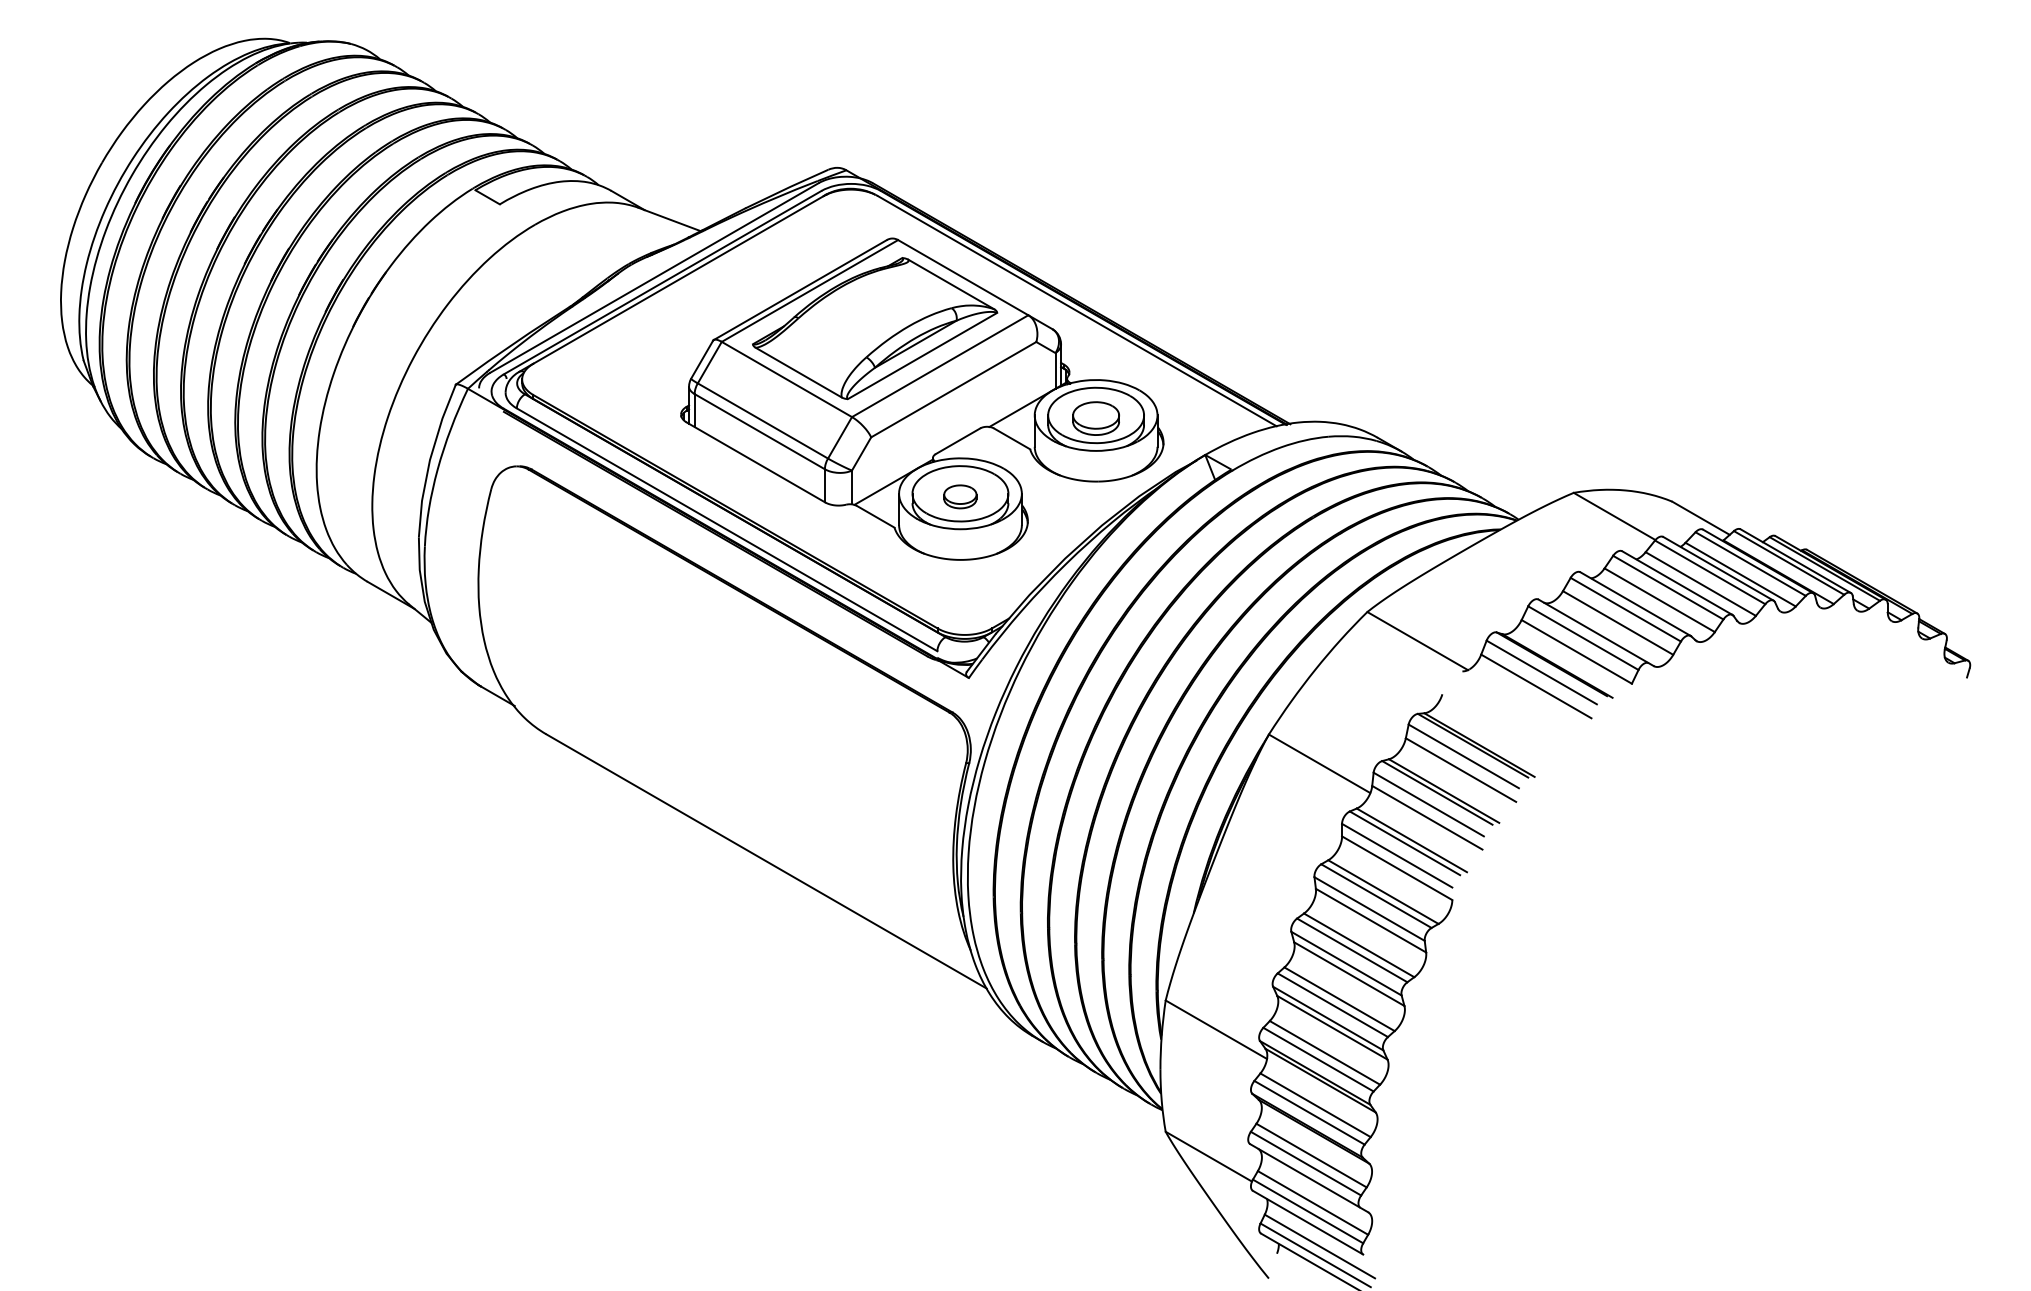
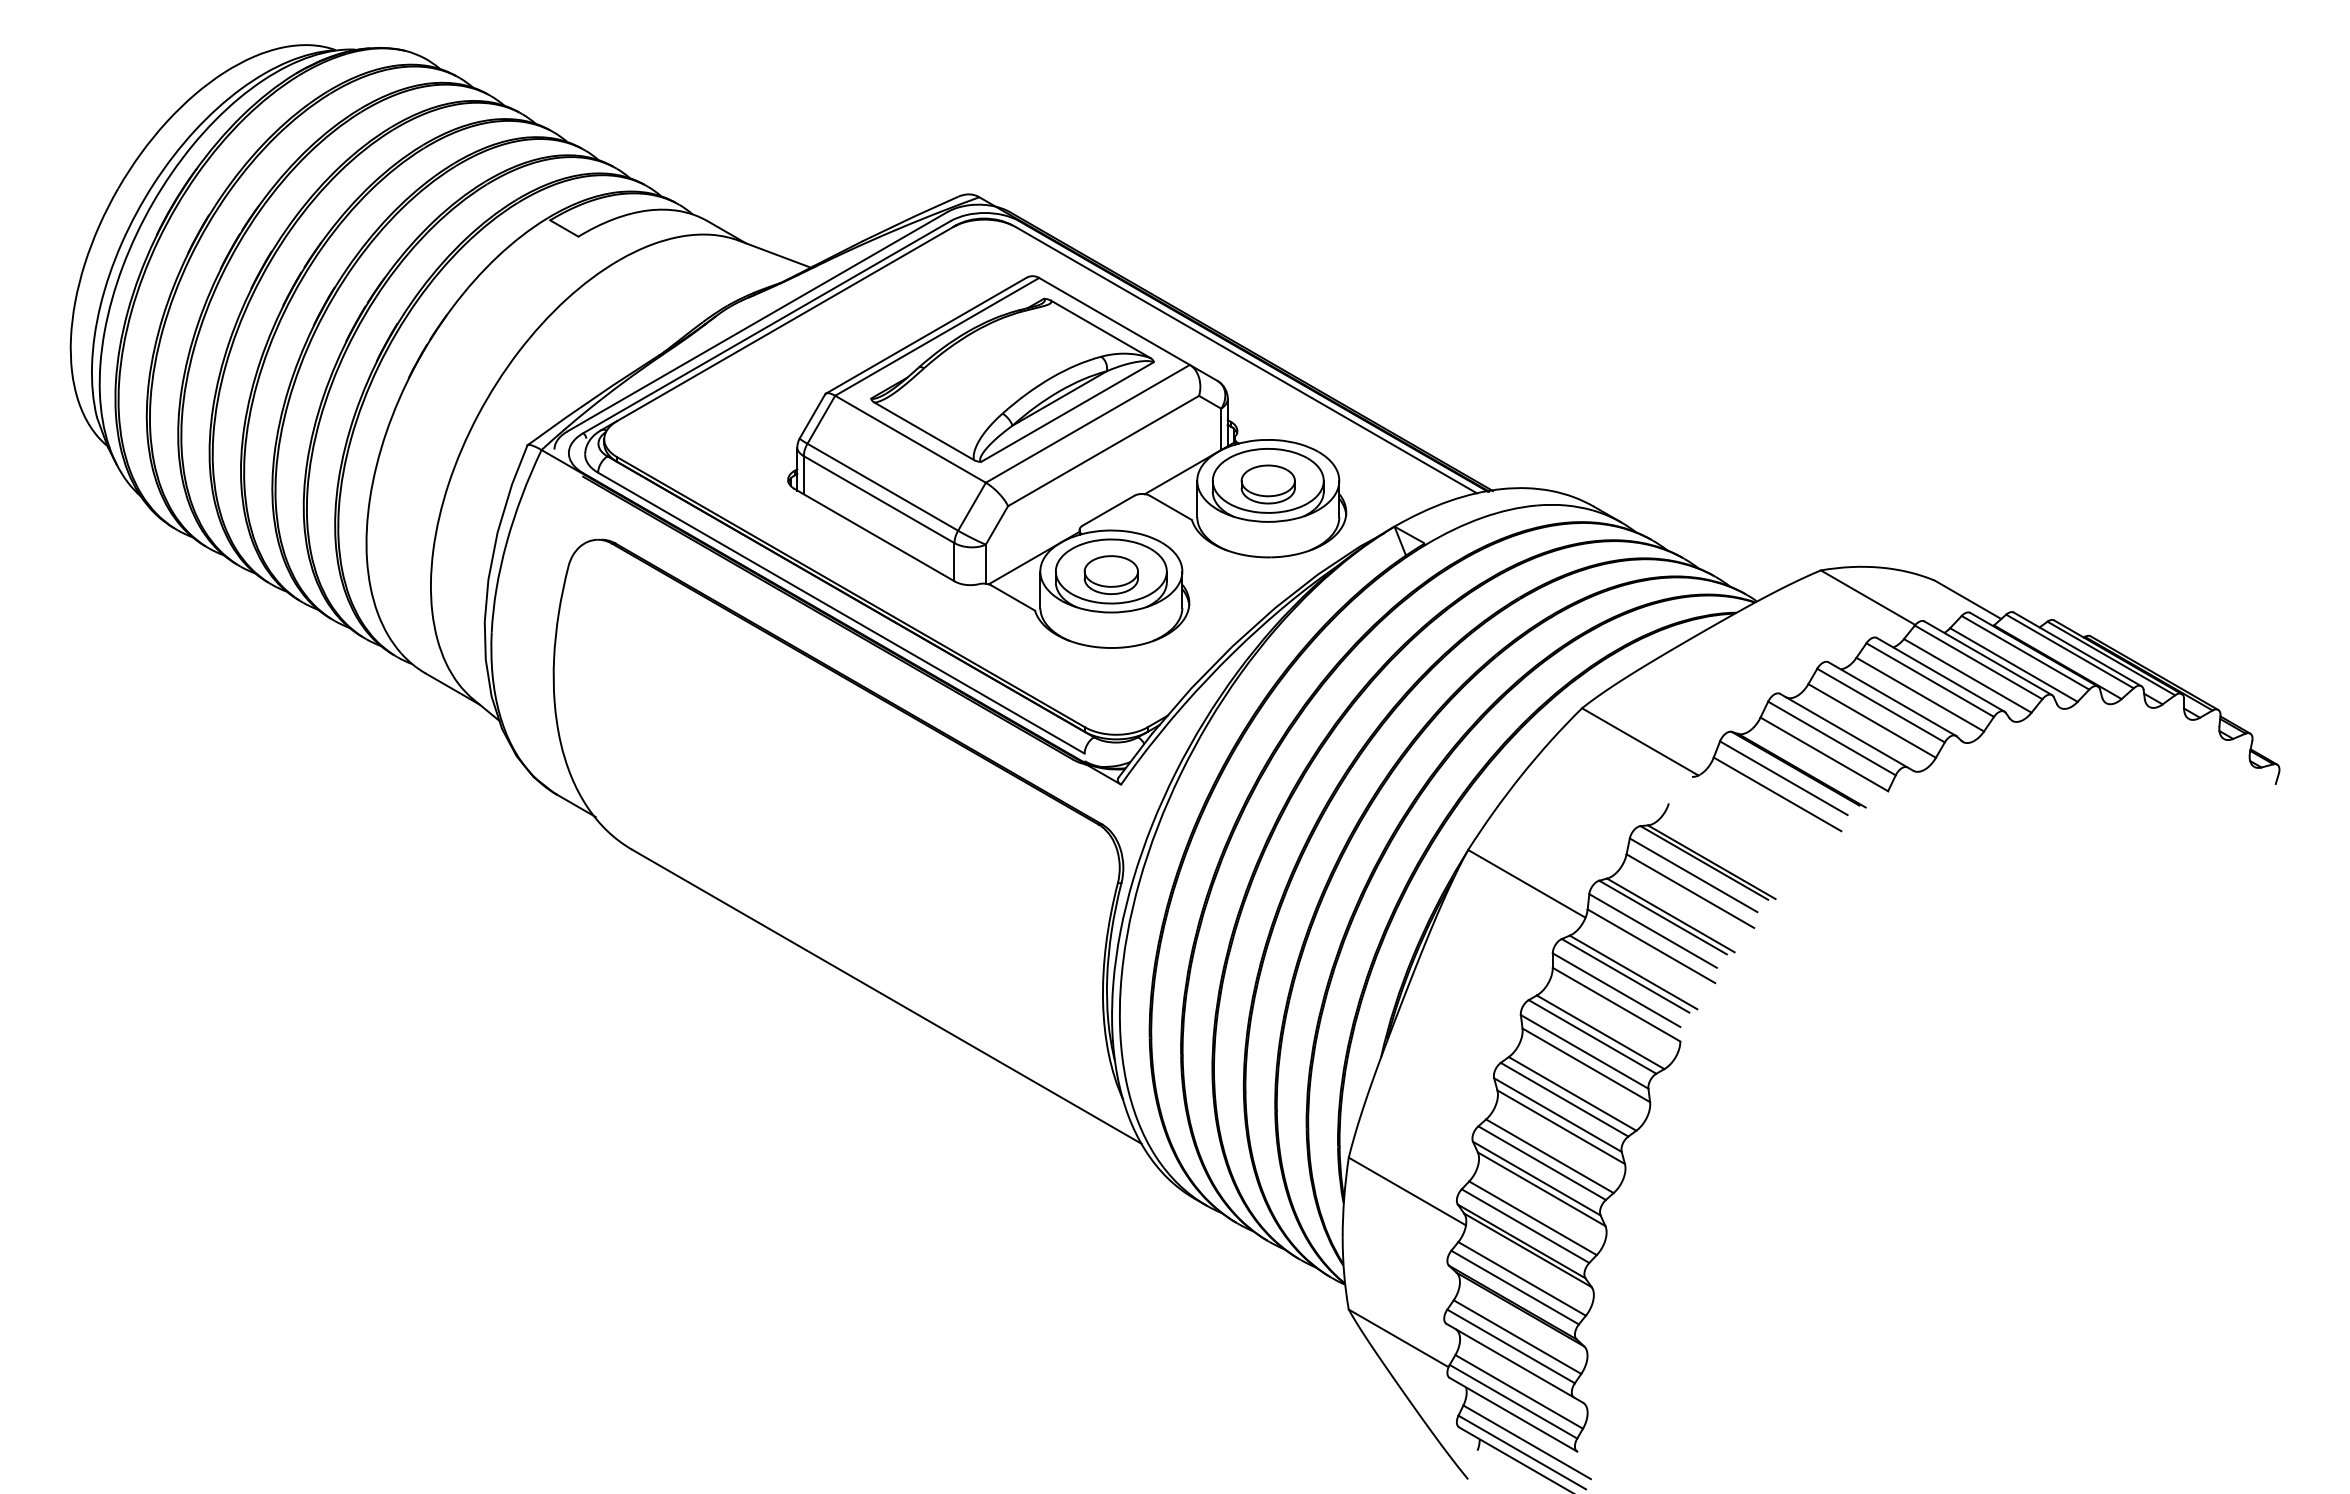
part: (959, 496) -> (1110, 574), size x1.43

